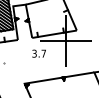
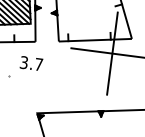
text: (38, 53) -> (30, 63), moved

